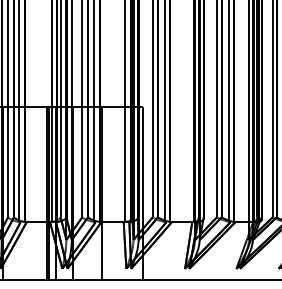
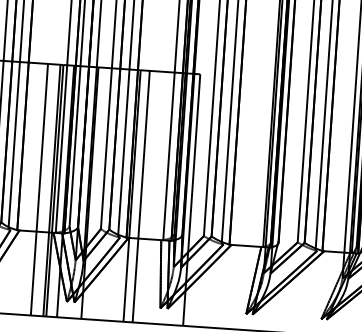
line: (38, 193) -> (39, 189), added
line: (108, 193) -> (141, 196), added

